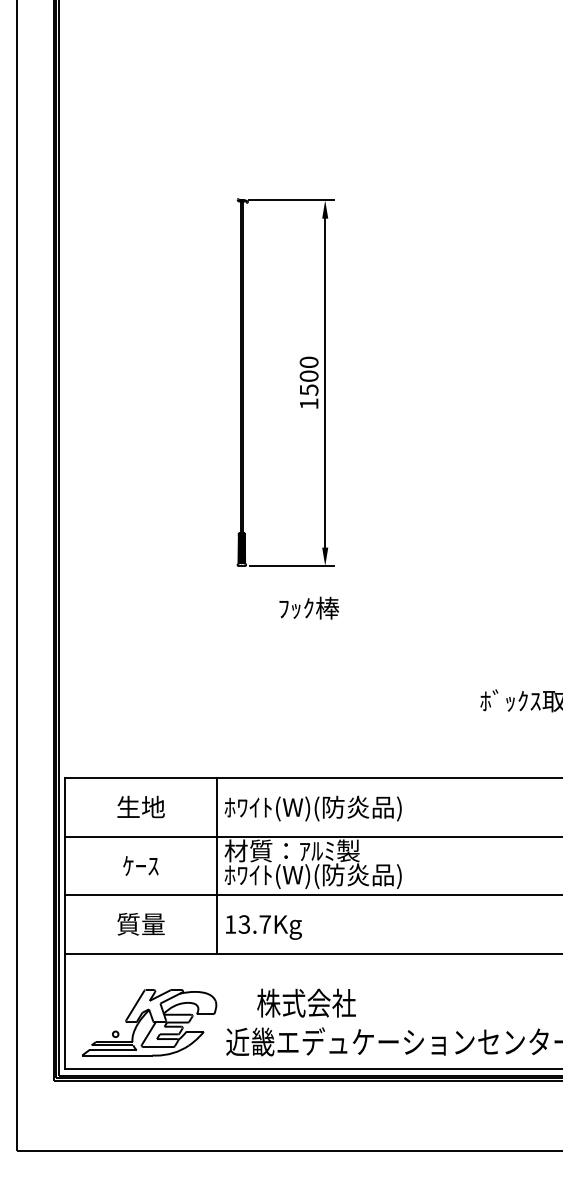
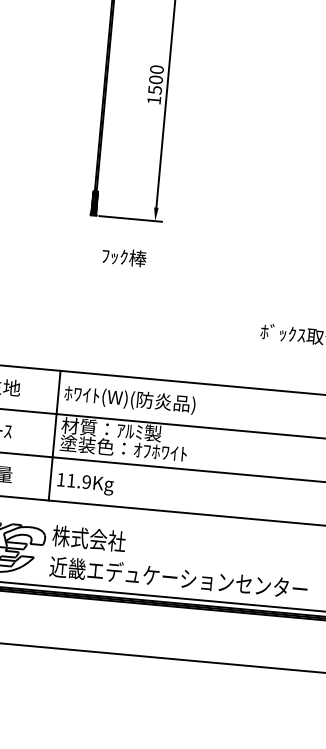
text: (309, 607) -> (124, 256), moved
text: (312, 875) -> (124, 449), ﾎﾜｲﾄ(W)(防炎品) -> 塗装色：ｵﾌﾎﾜｲﾄ
text: (254, 924) -> (78, 481), 13.7Kg -> 11.9Kg
text: (306, 1002) -> (89, 538), moved

